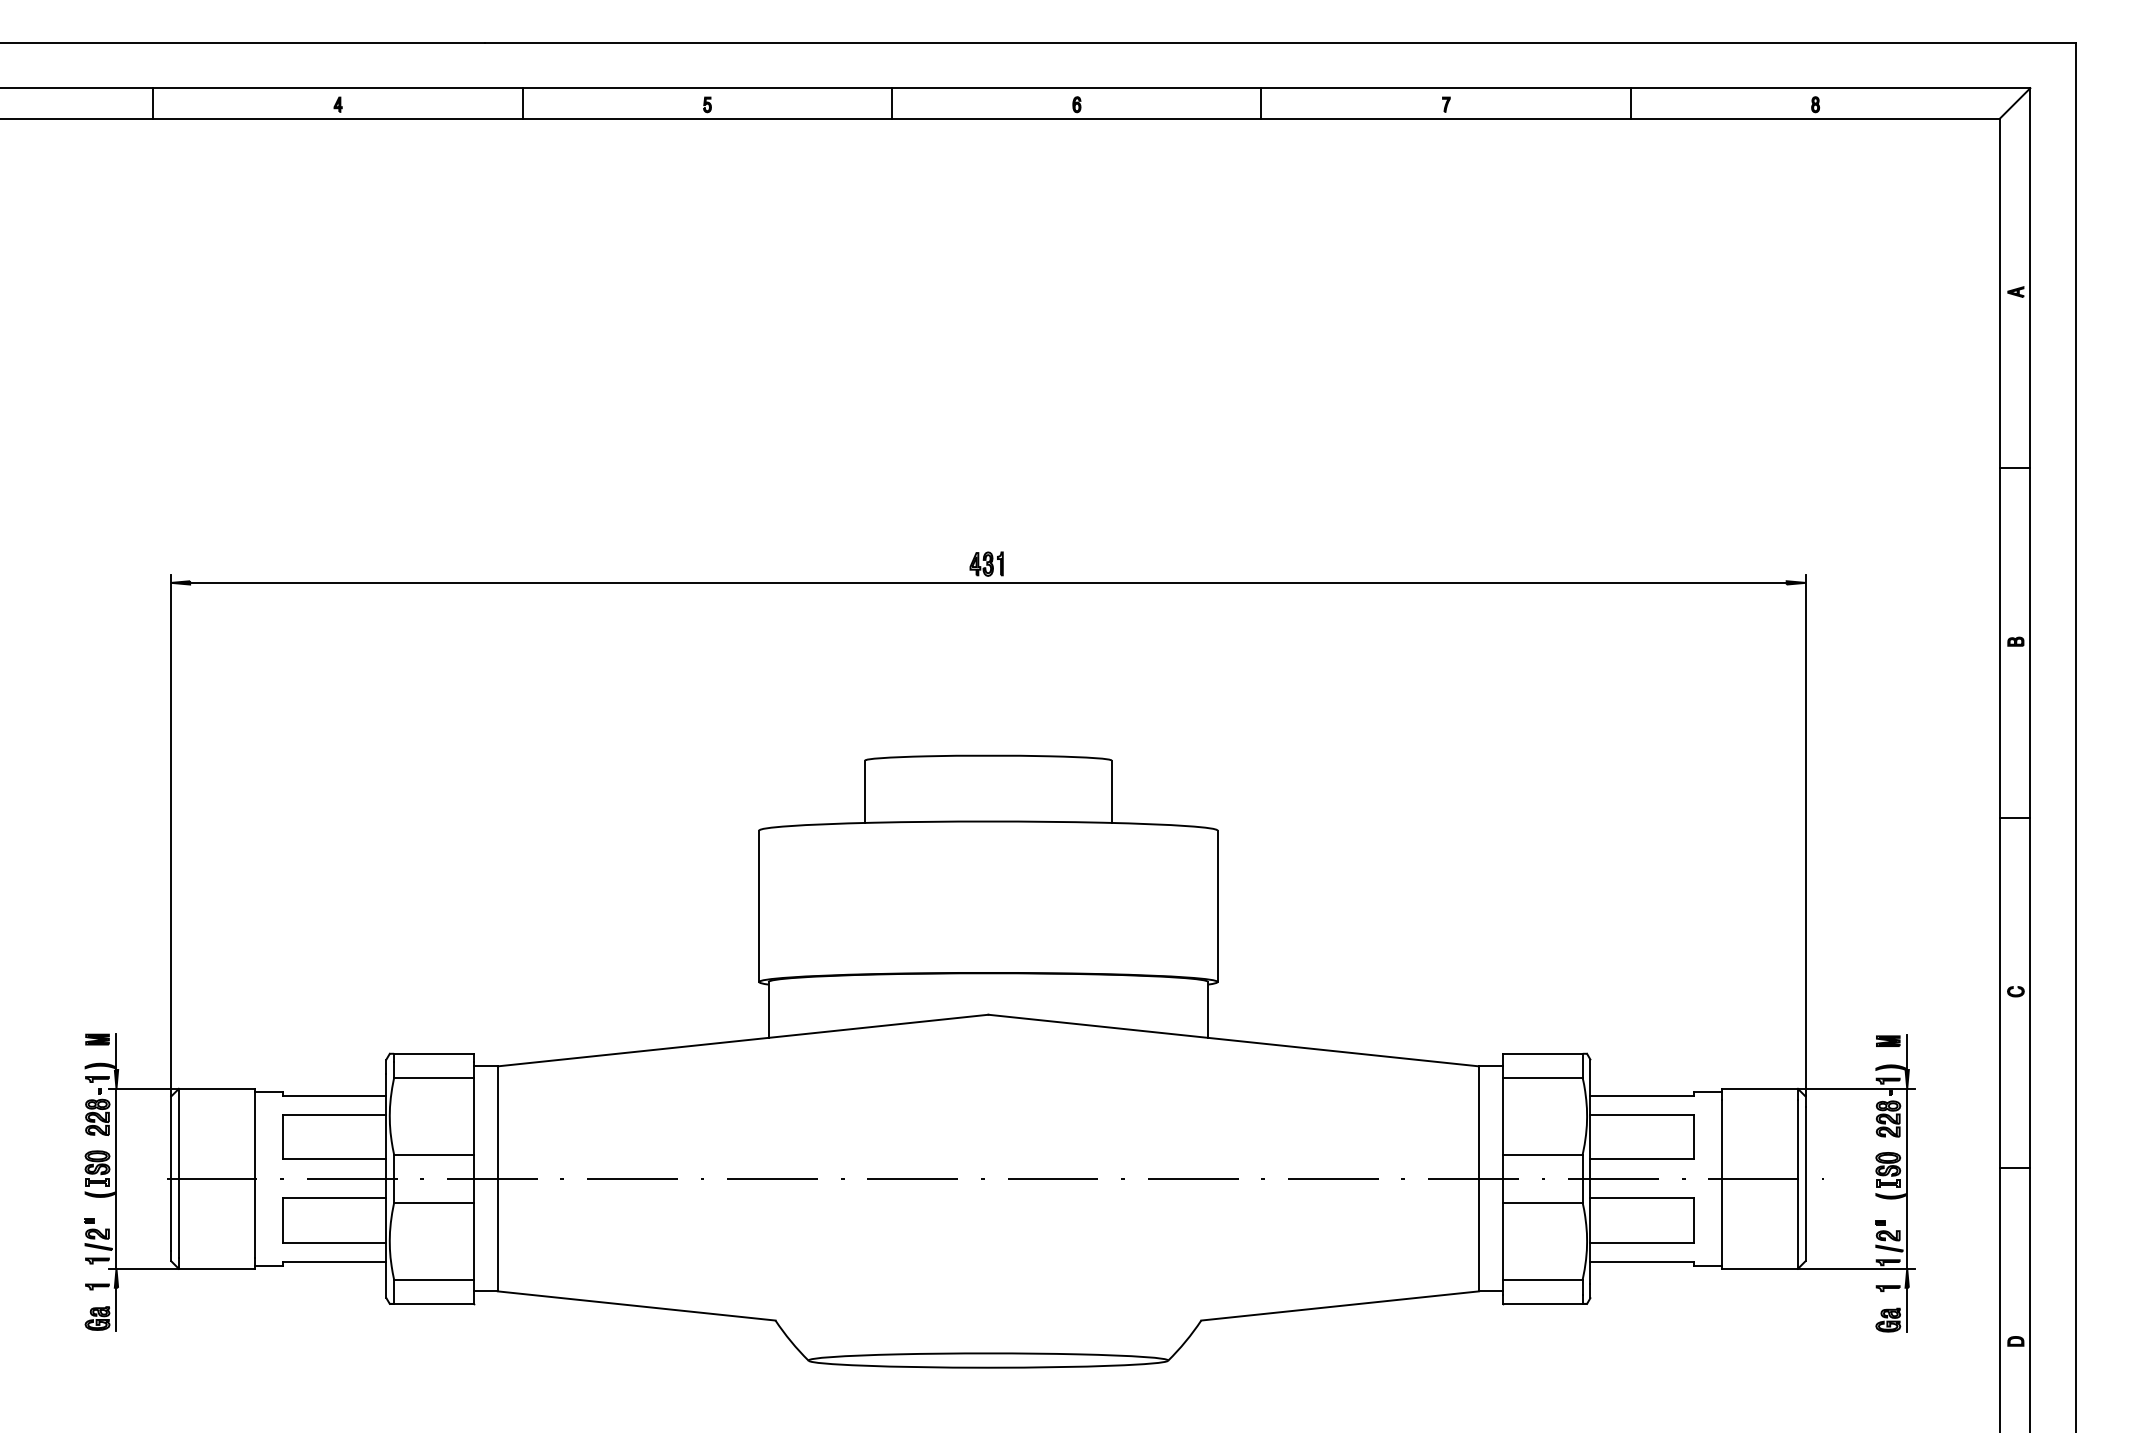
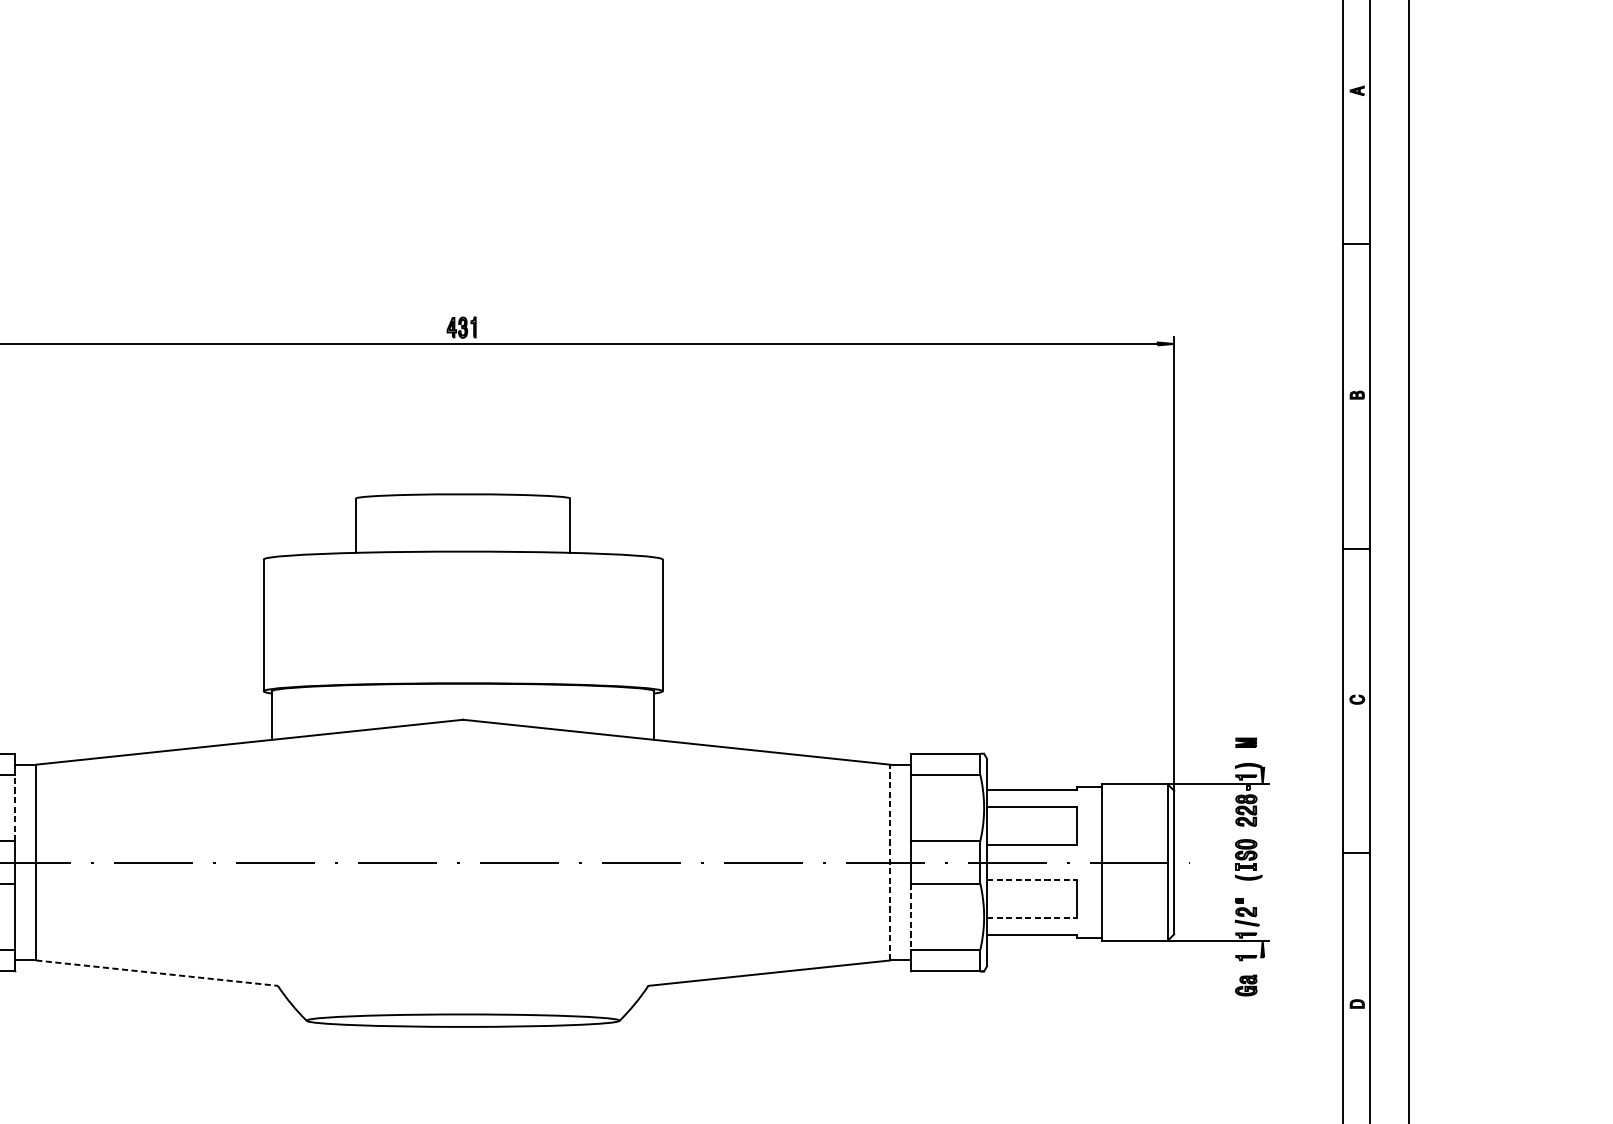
line: (1907, 1052) -> (1262, 752), removed
line: (473, 1115) -> (15, 807), solid -> dashed
line: (1478, 1178) -> (889, 862), solid -> dashed
line: (1907, 1178) -> (1262, 862), removed
line: (1642, 1198) -> (1032, 879), solid -> dashed
line: (1503, 1241) -> (911, 917), solid -> dashed
line: (1642, 1242) -> (1032, 917), solid -> dashed
line: (636, 1305) -> (156, 972), solid -> dashed
line: (1907, 1309) -> (1262, 976), removed

